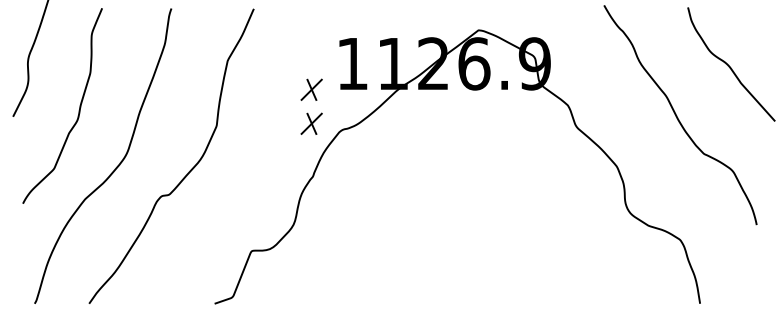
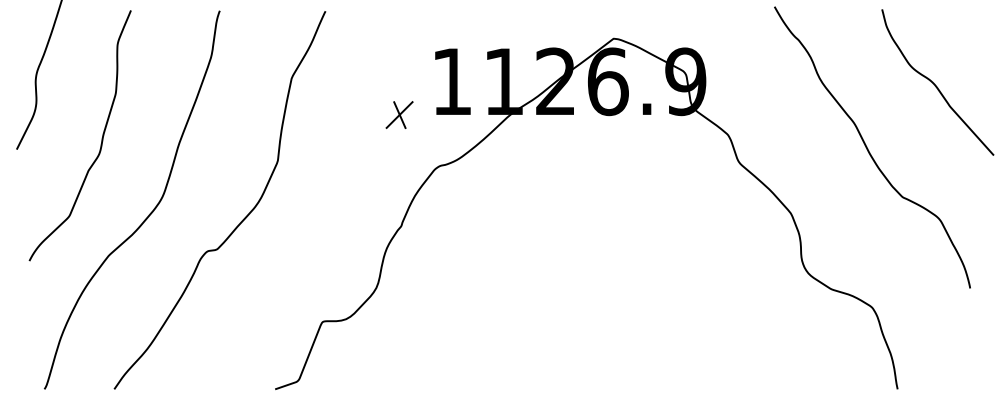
part: (311, 123) -> (399, 158), removed

